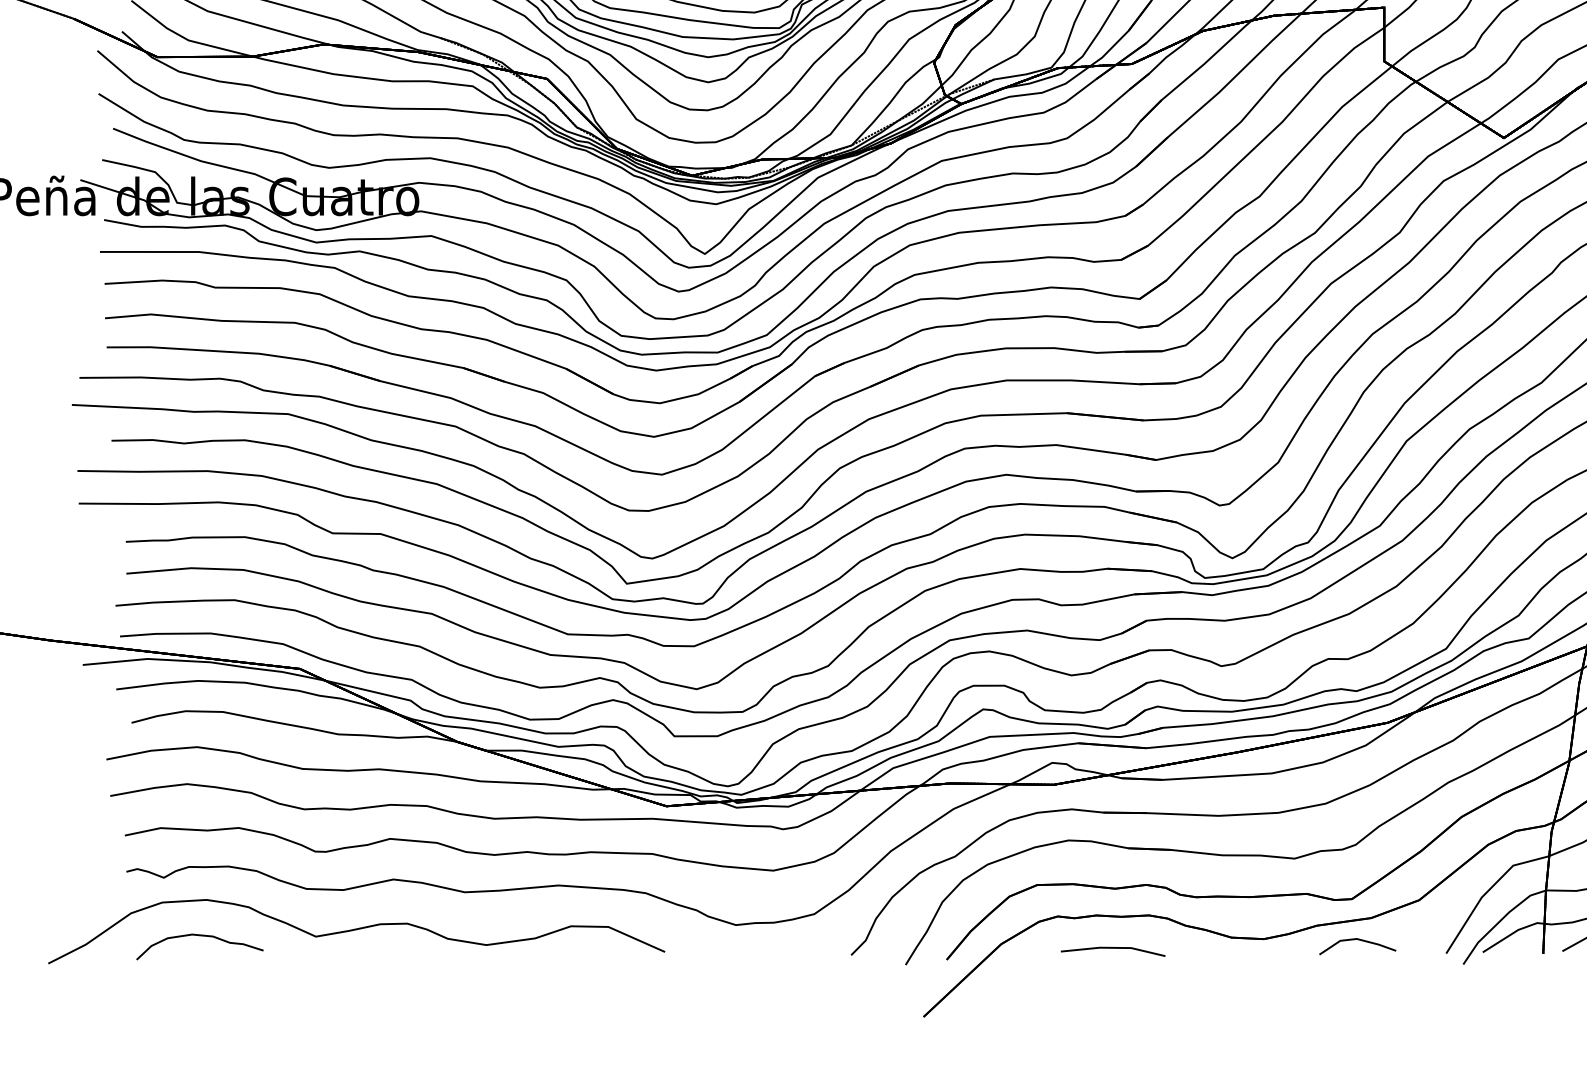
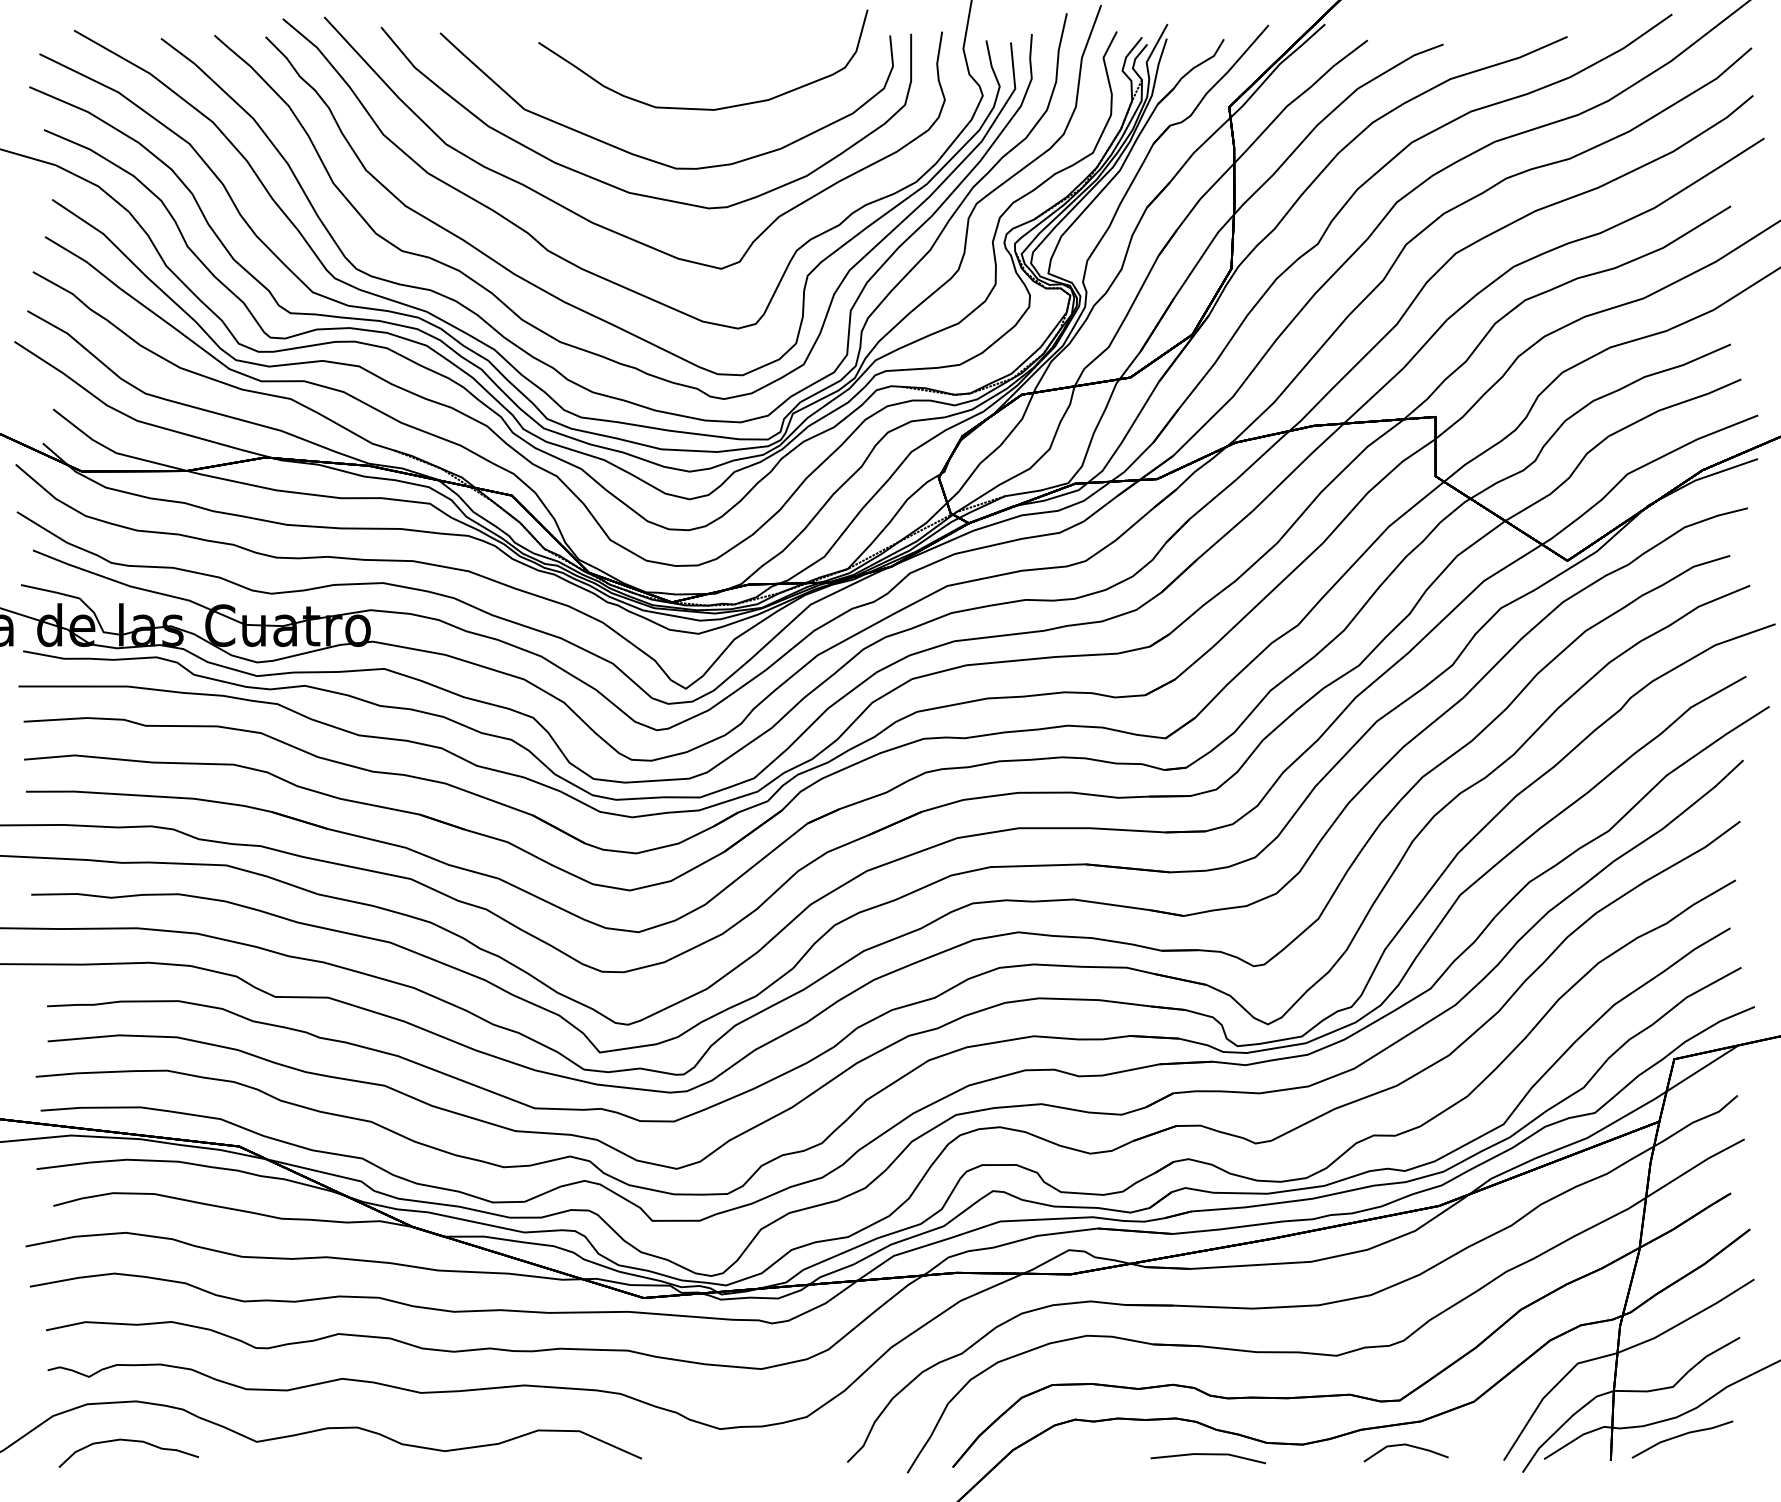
part: (1112, 951) -> (1207, 1458), moved

